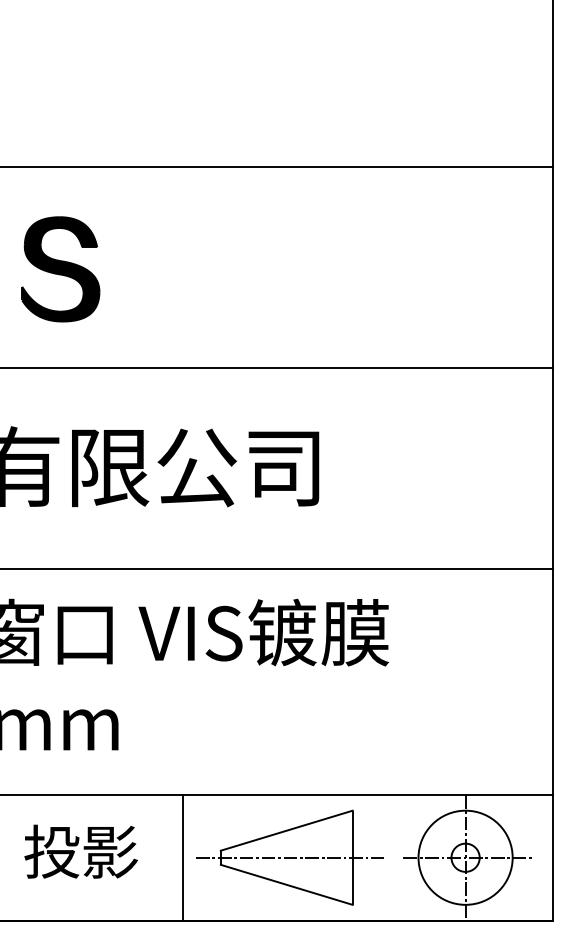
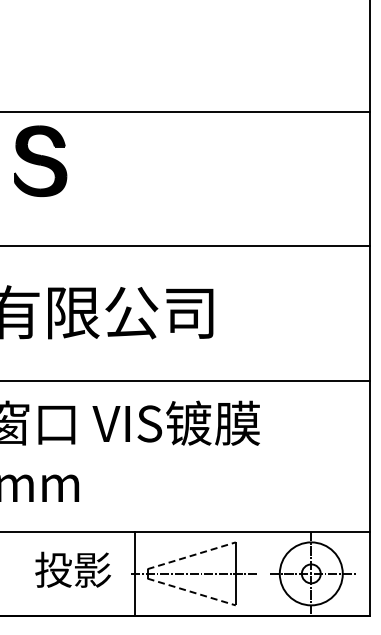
part: (60, 268) -> (40, 160), moved
line: (287, 830) -> (192, 555), solid -> dashed
text: (80, 851) -> (72, 569), moved
line: (183, 857) -> (135, 573), moved
line: (287, 885) -> (192, 592), solid -> dashed

